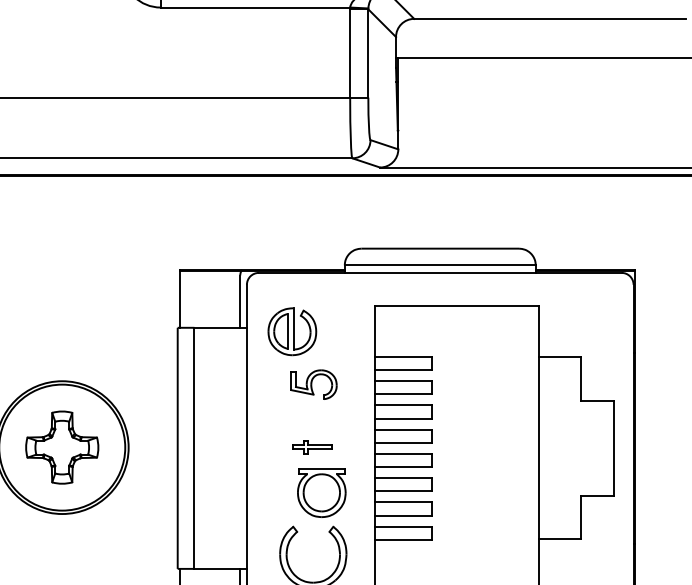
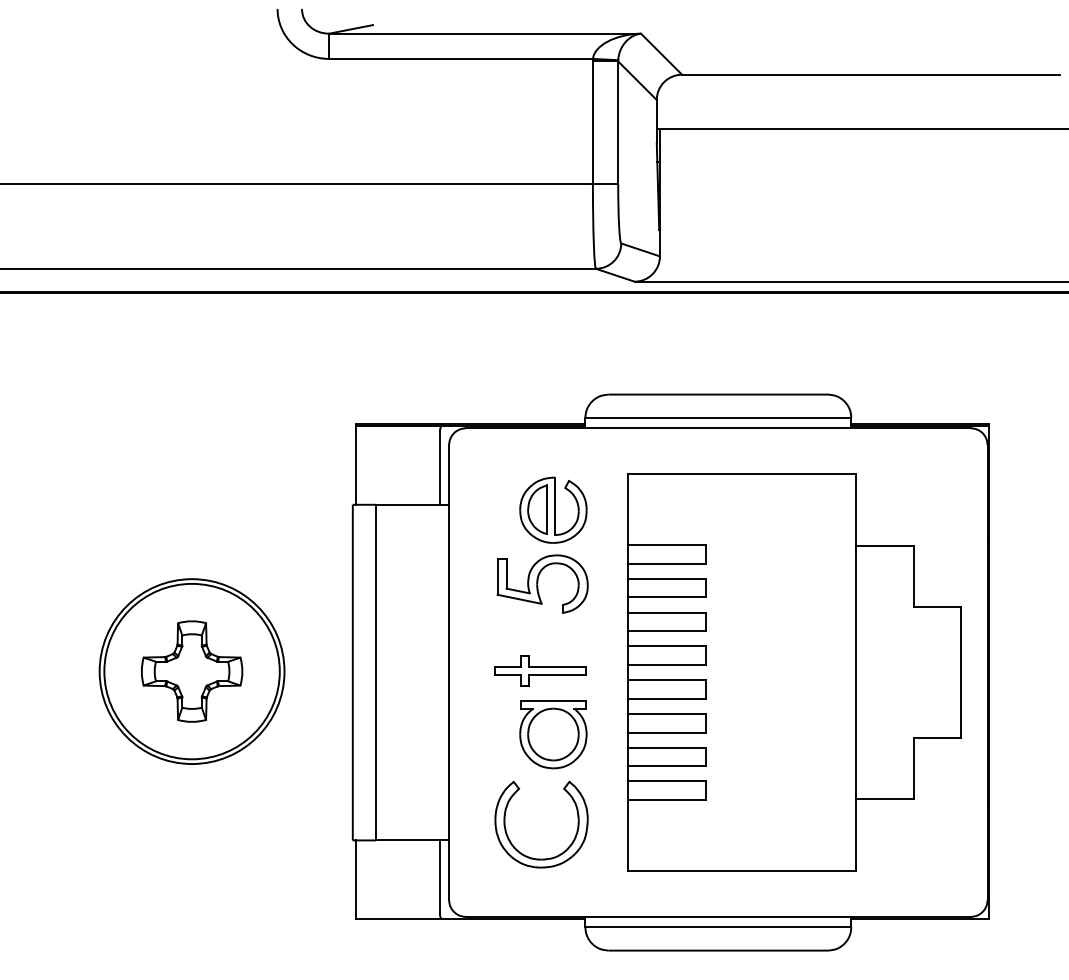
part: (292, 331) -> (553, 509), moved
part: (313, 384) -> (542, 583), size x1.43
part: (312, 446) -> (540, 670), size x1.67

